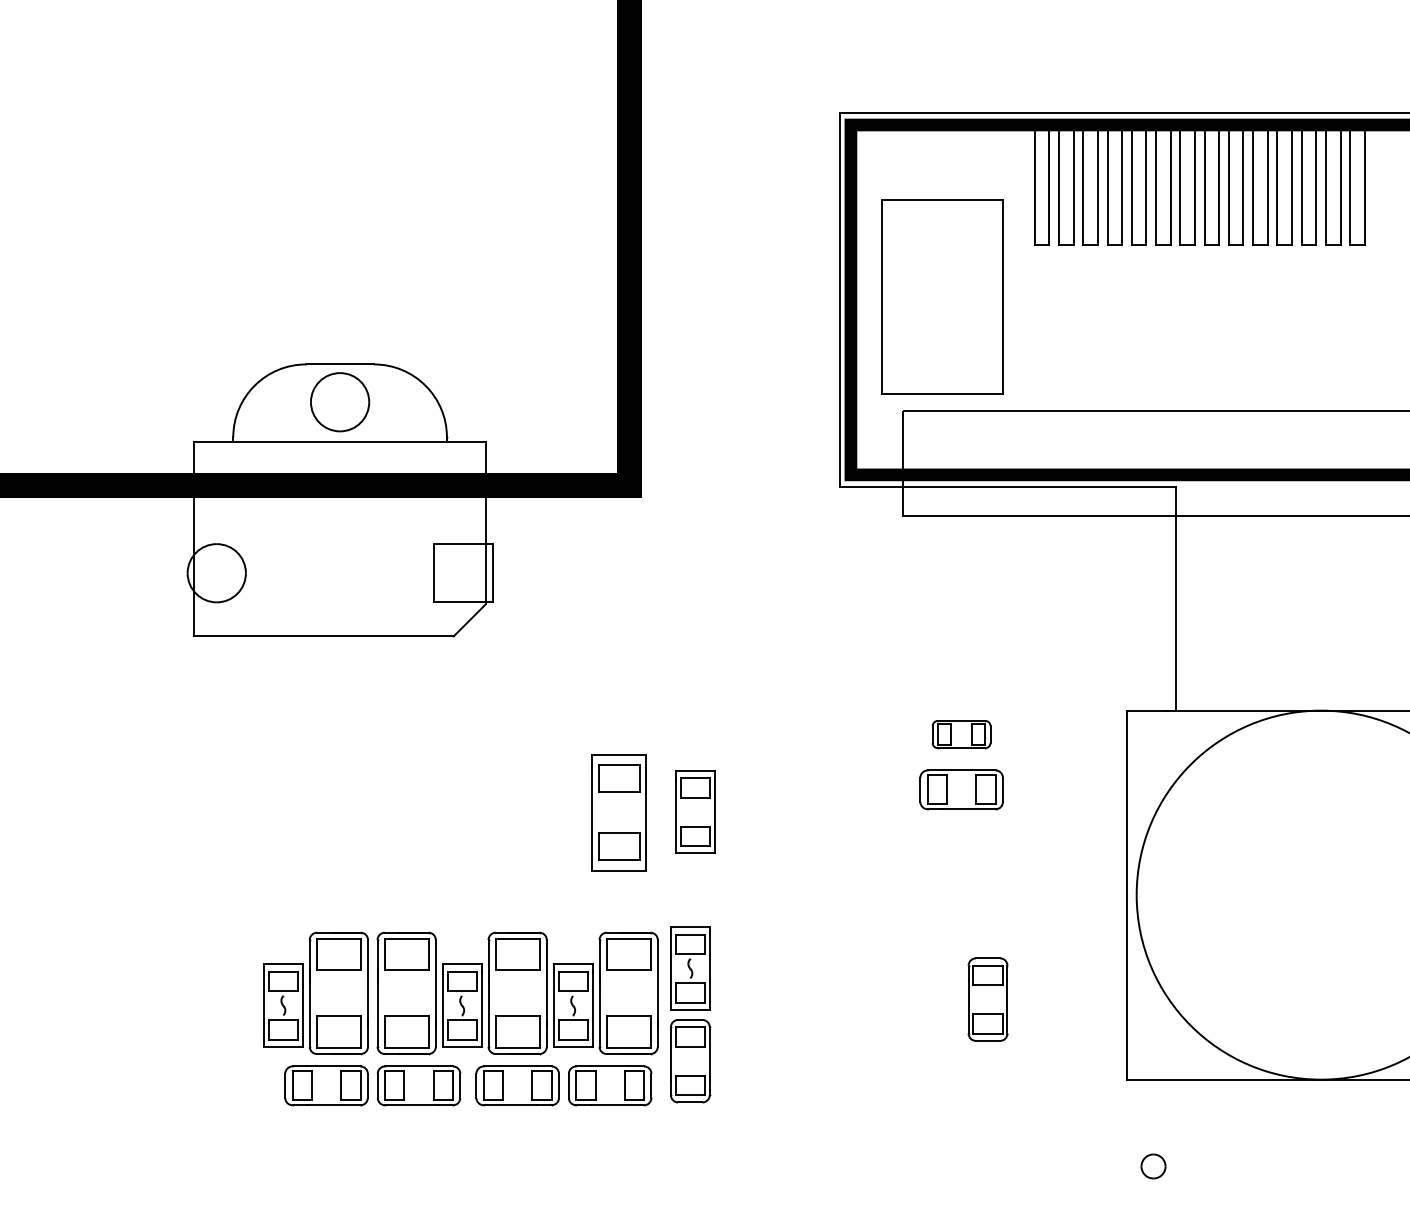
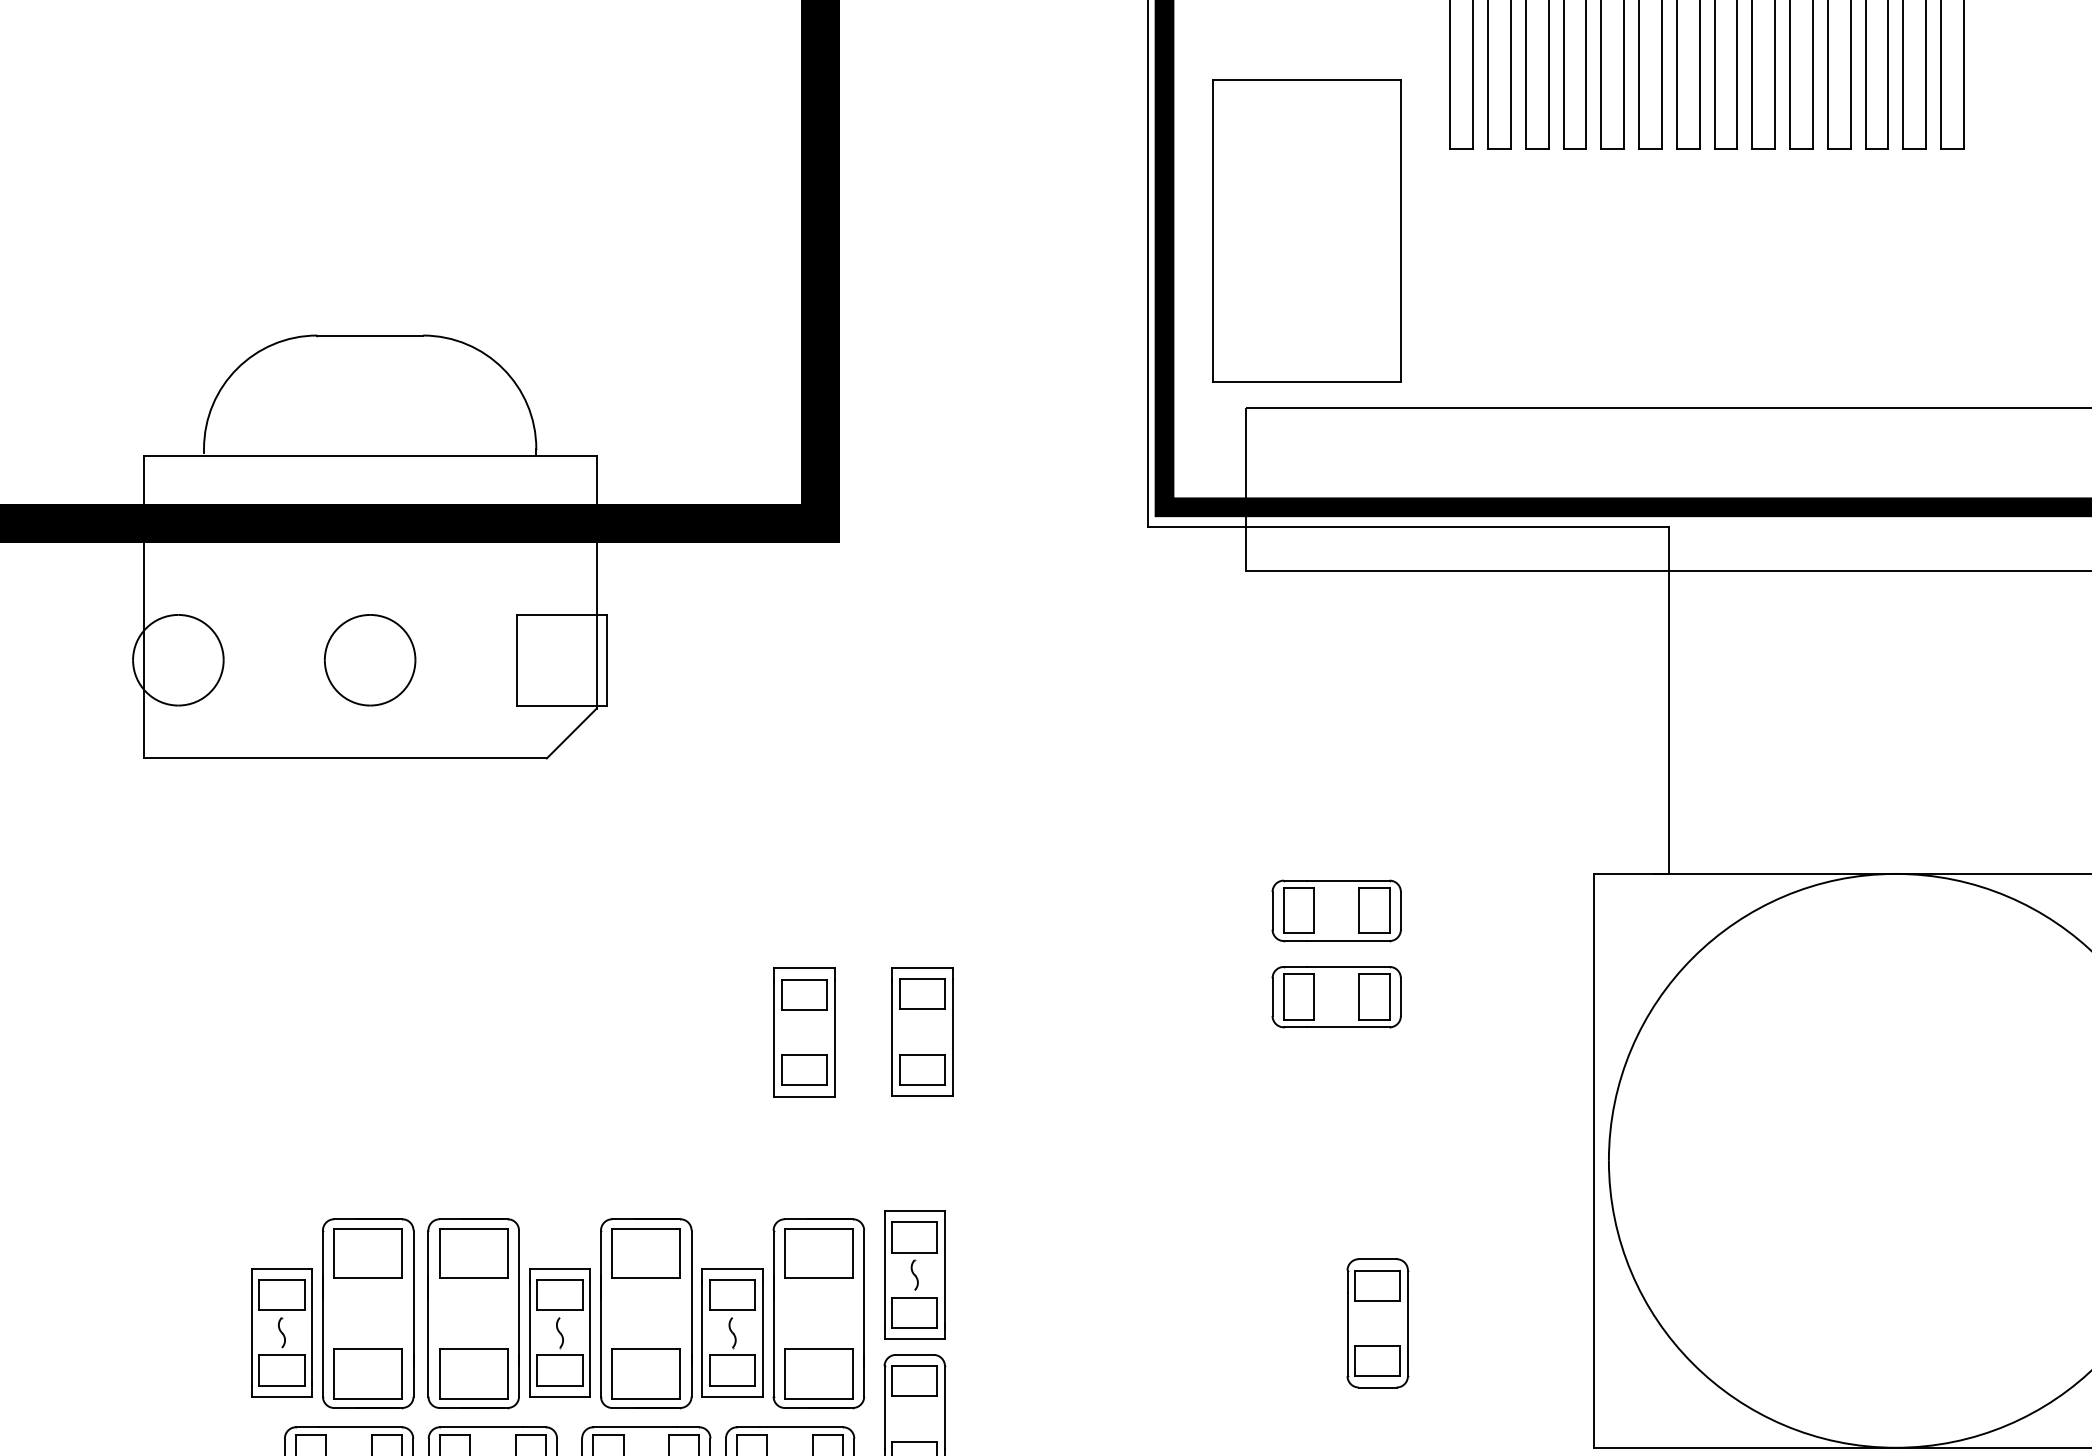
part: (340, 402) -> (370, 660), moved
part: (961, 734) -> (1336, 911), size x1.43
part: (619, 812) -> (804, 1032), size x0.71

